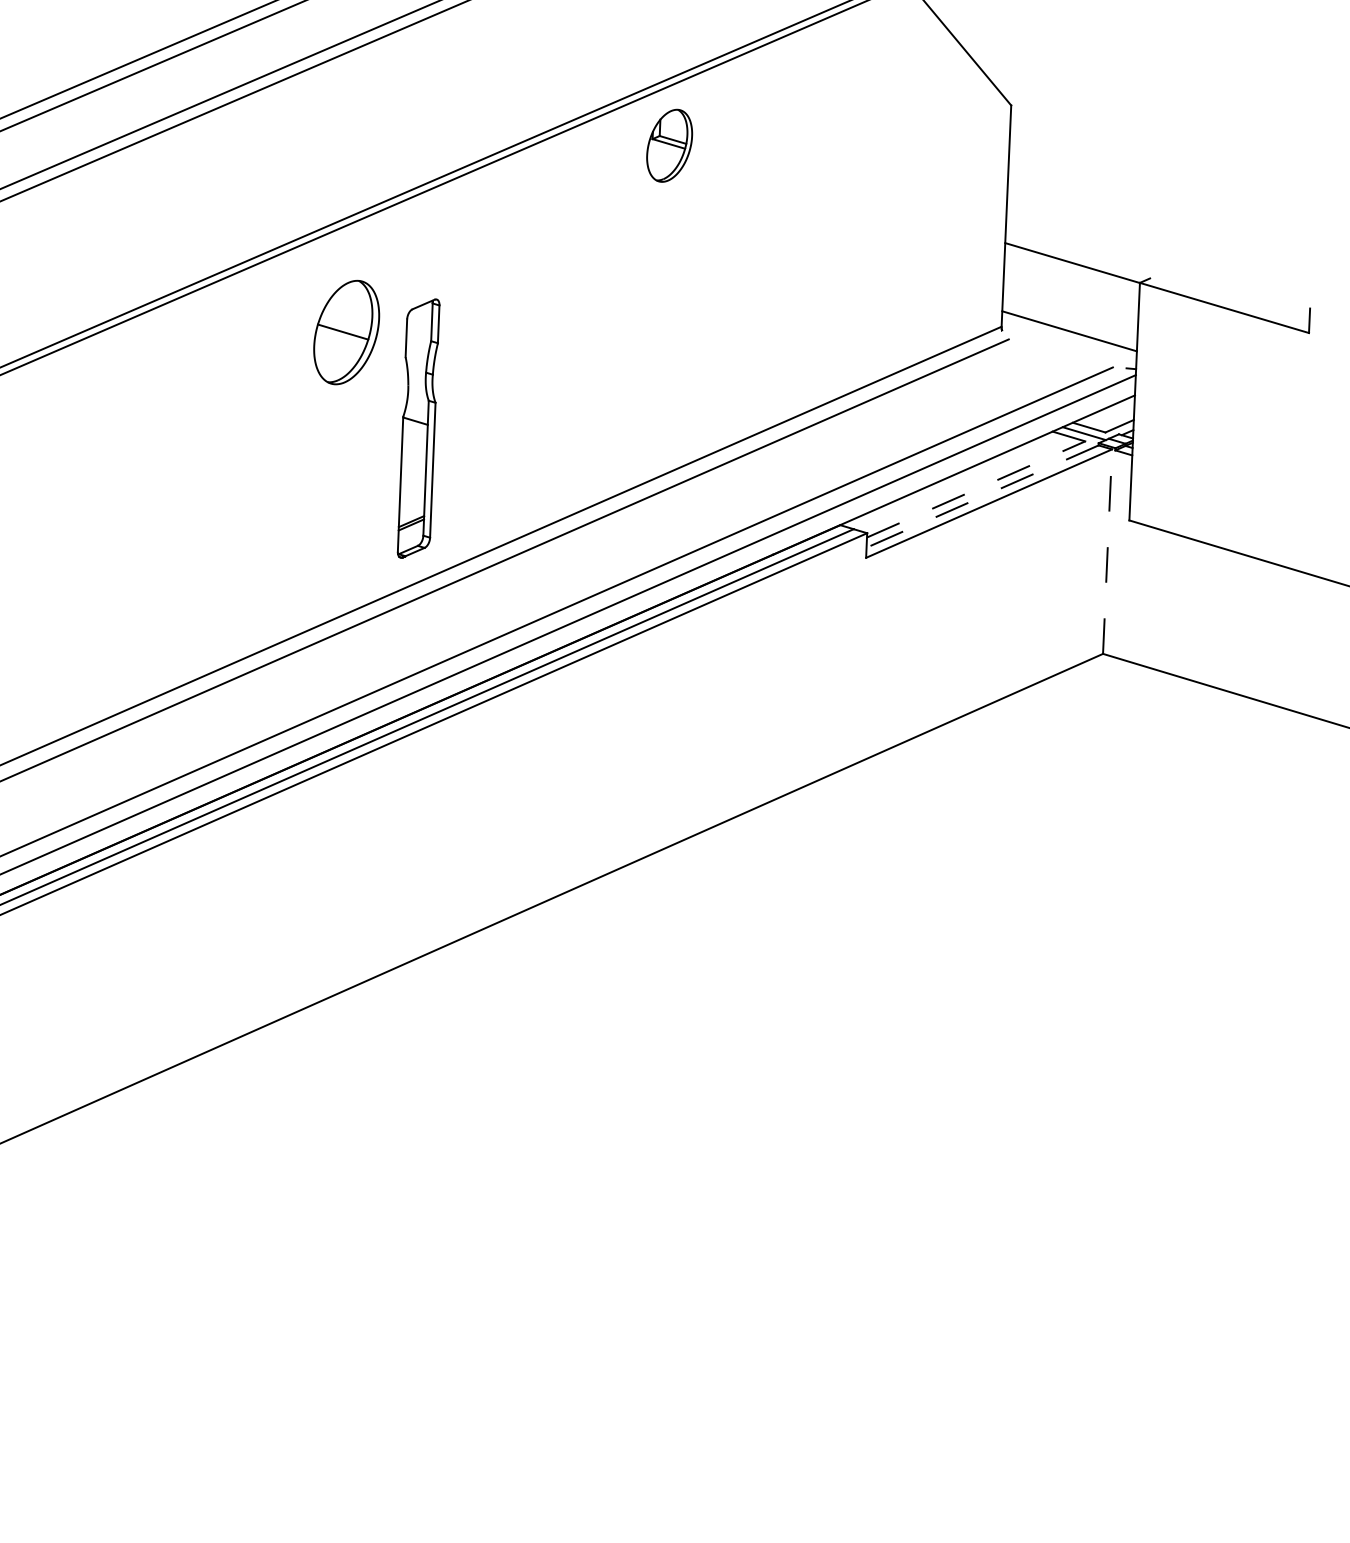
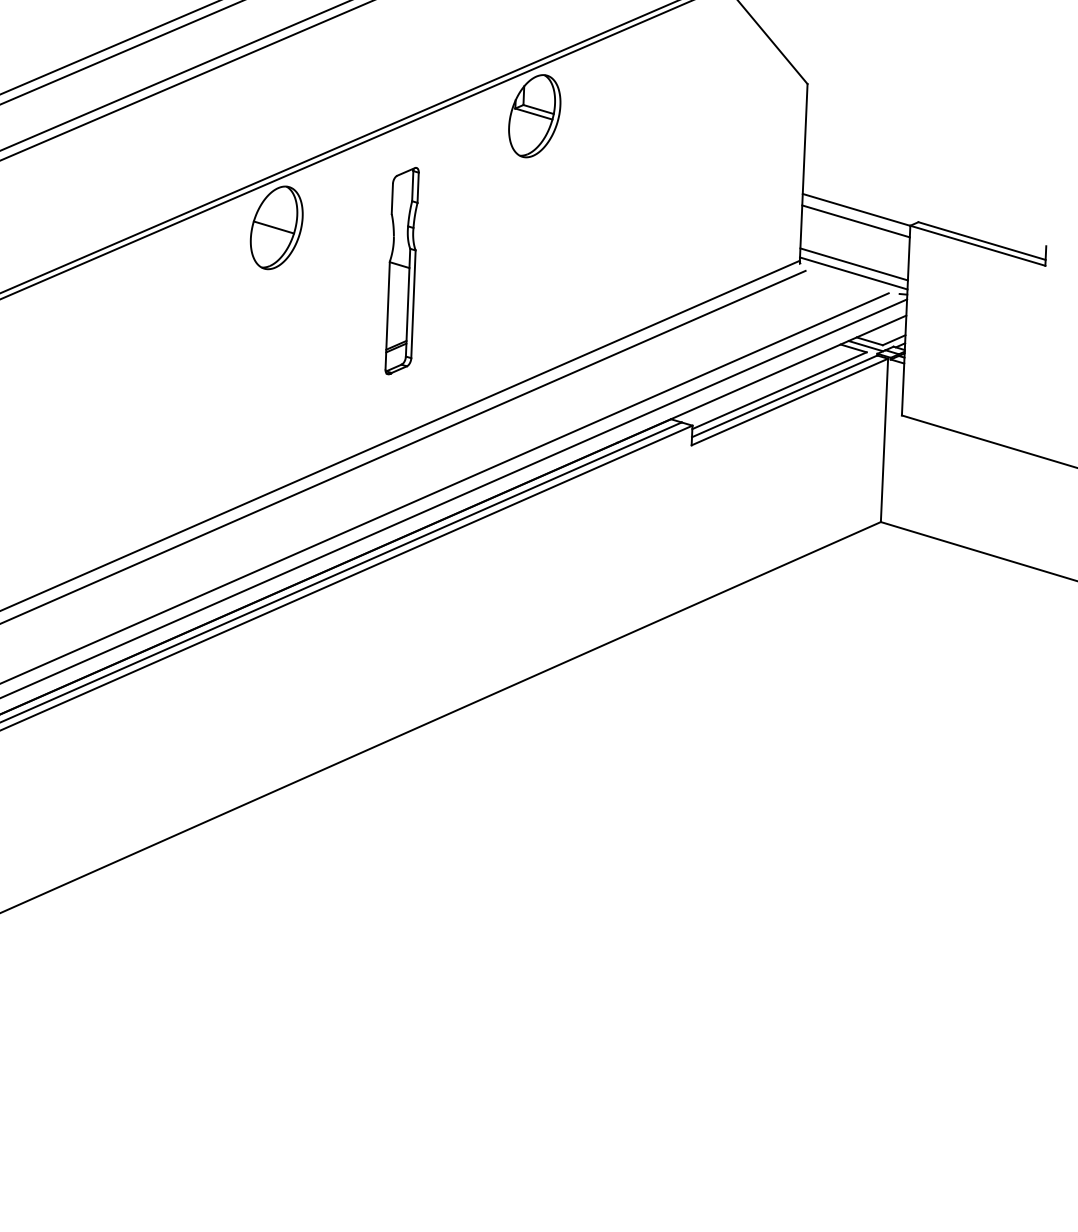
part: (669, 145) -> (534, 116), size x1.43
line: (1071, 277) -> (855, 221), added
line: (1229, 301) -> (981, 240), added
part: (346, 332) -> (276, 227), moved
line: (1068, 342) -> (853, 273), added
part: (418, 428) -> (402, 270), moved
line: (976, 489) -> (779, 390), dashed -> solid
line: (982, 496) -> (784, 396), dashed -> solid
line: (1107, 551) -> (884, 440), dashed -> solid

